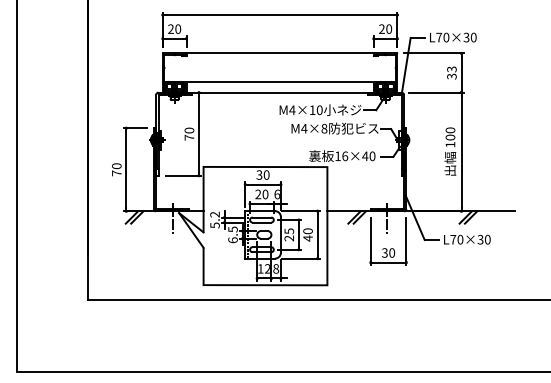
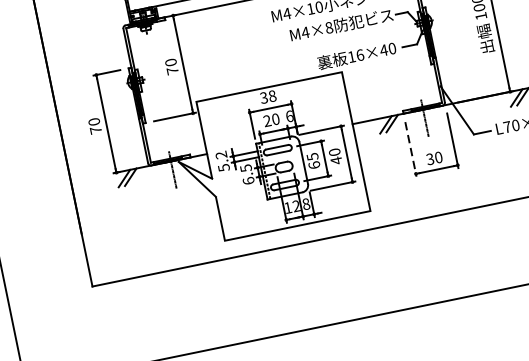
text: (266, 175) -> (272, 96), 30 -> 38
text: (289, 238) -> (314, 165), 25 -> 65
line: (370, 242) -> (410, 150), solid -> dashed

